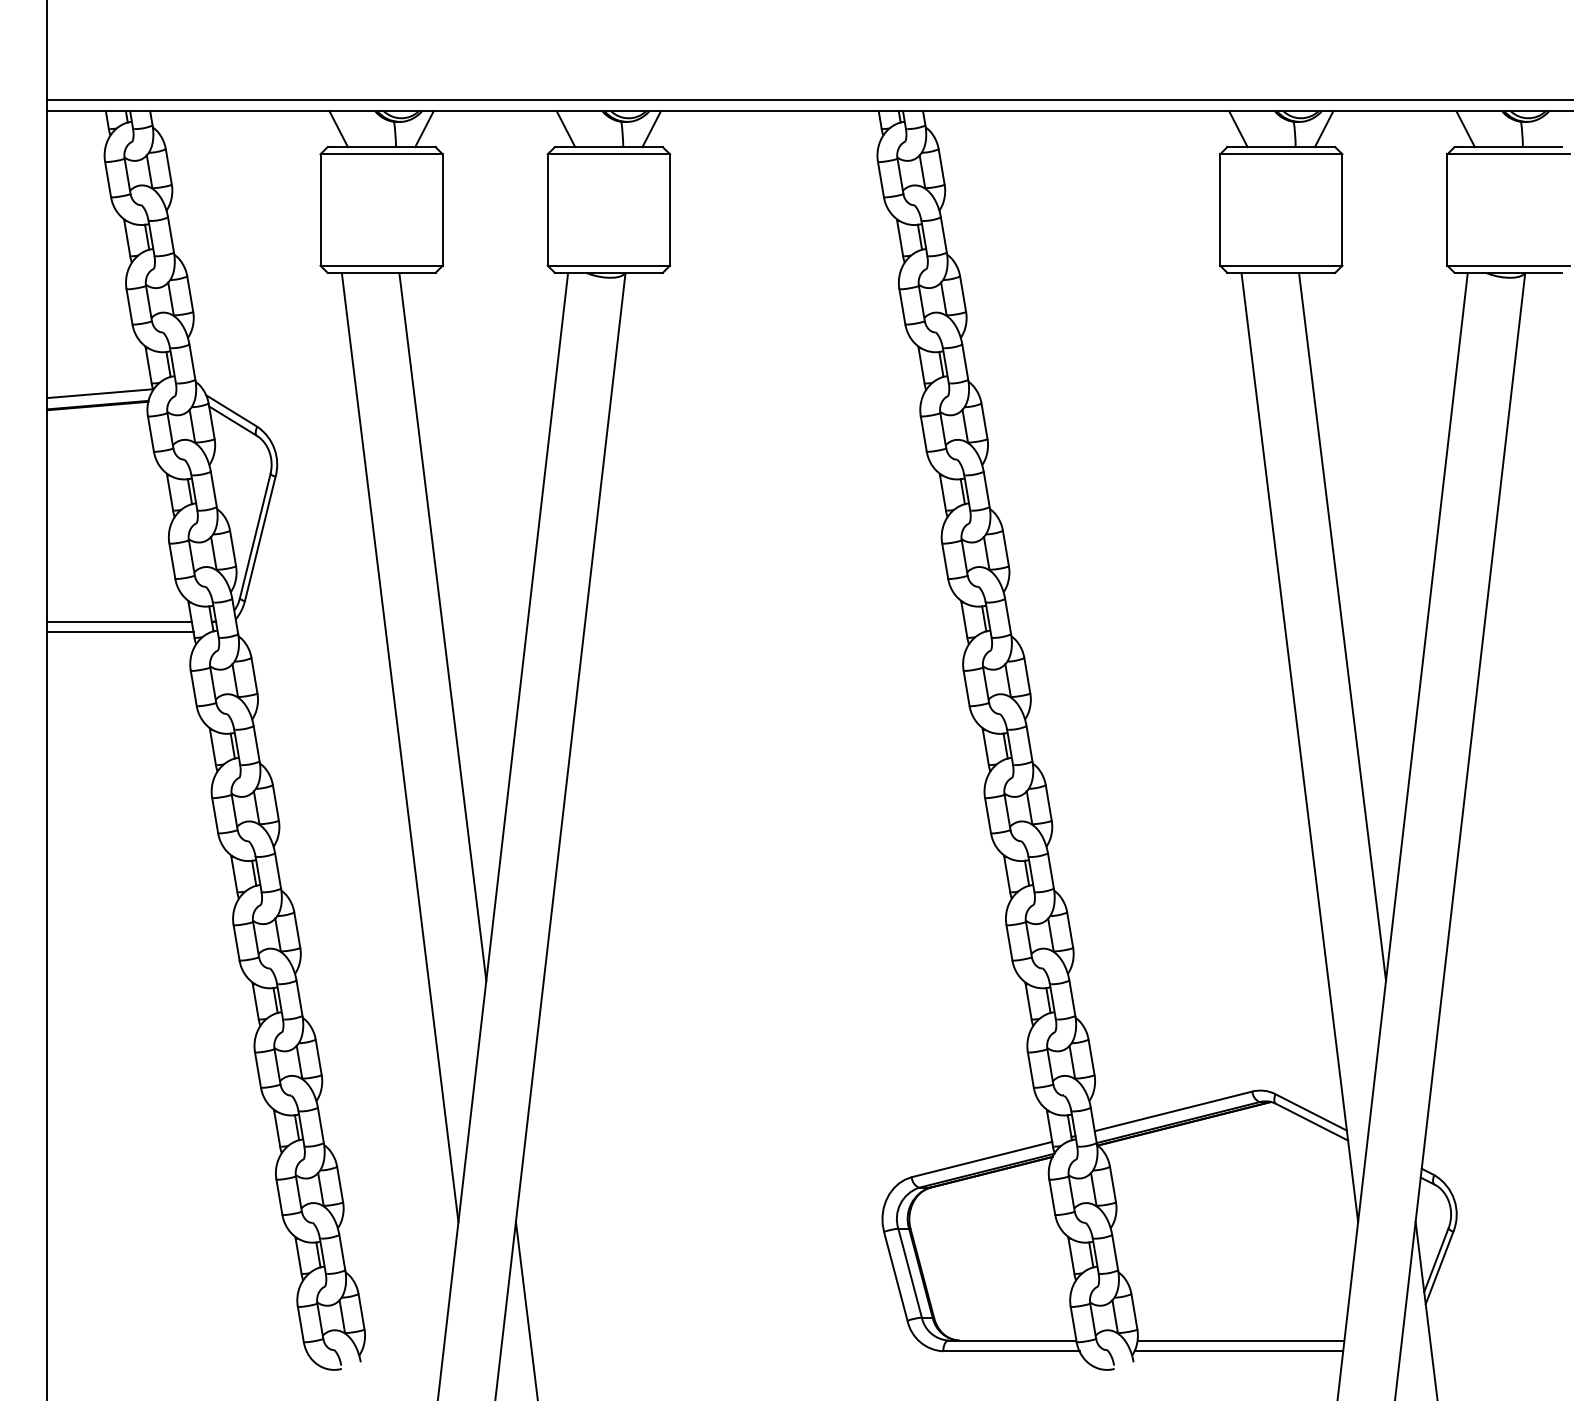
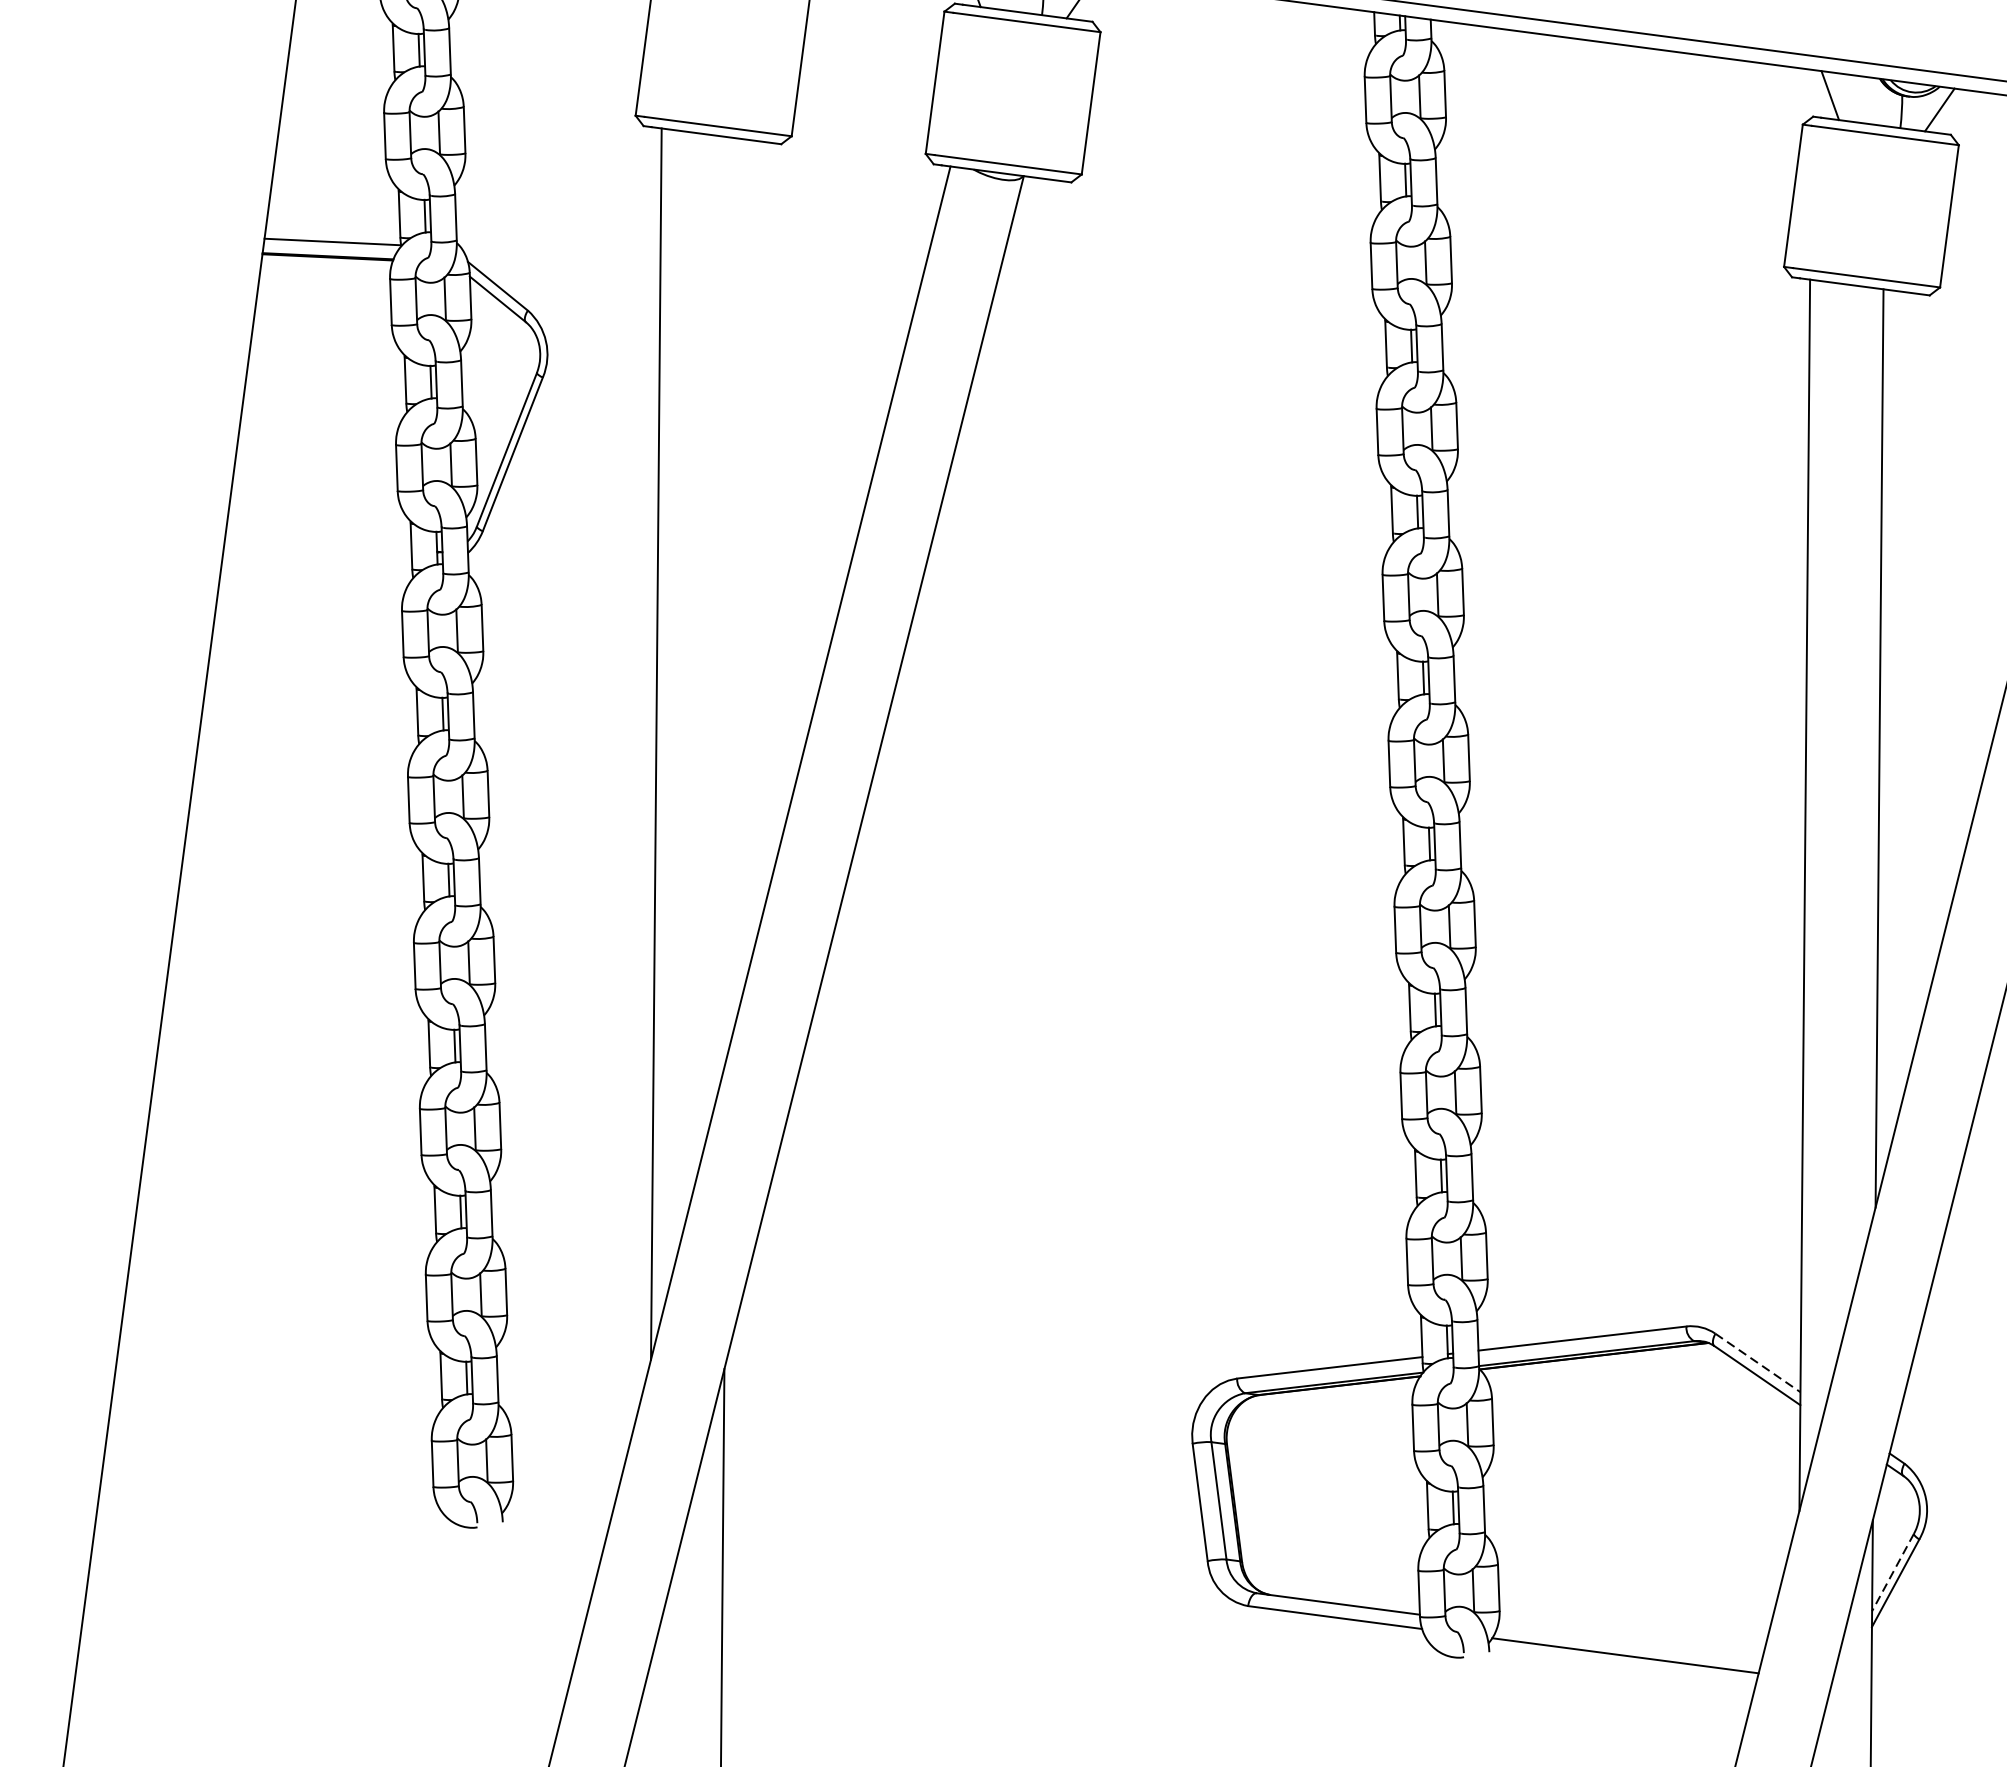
line: (119, 621) -> (319, 536), removed
line: (442, 626) -> (730, 596), removed
line: (120, 632) -> (318, 550), removed
line: (1311, 1112) -> (1758, 1363), solid -> dashed
line: (1436, 1260) -> (1893, 1573), solid -> dashed
line: (1240, 1340) -> (1629, 1642), removed

